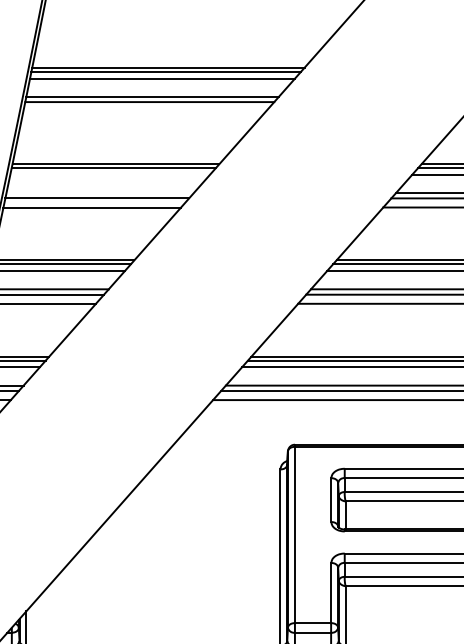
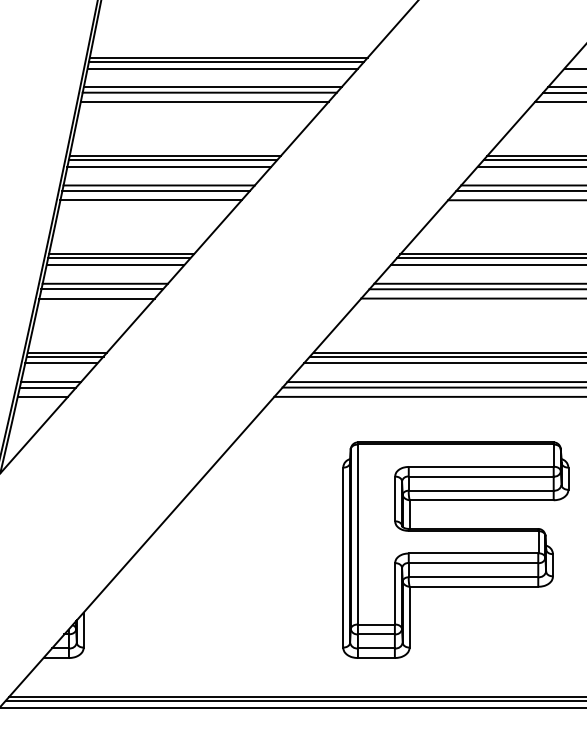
line: (144, 110) -> (204, 101), added
line: (110, 174) -> (169, 166), added
line: (99, 193) -> (158, 185), added

